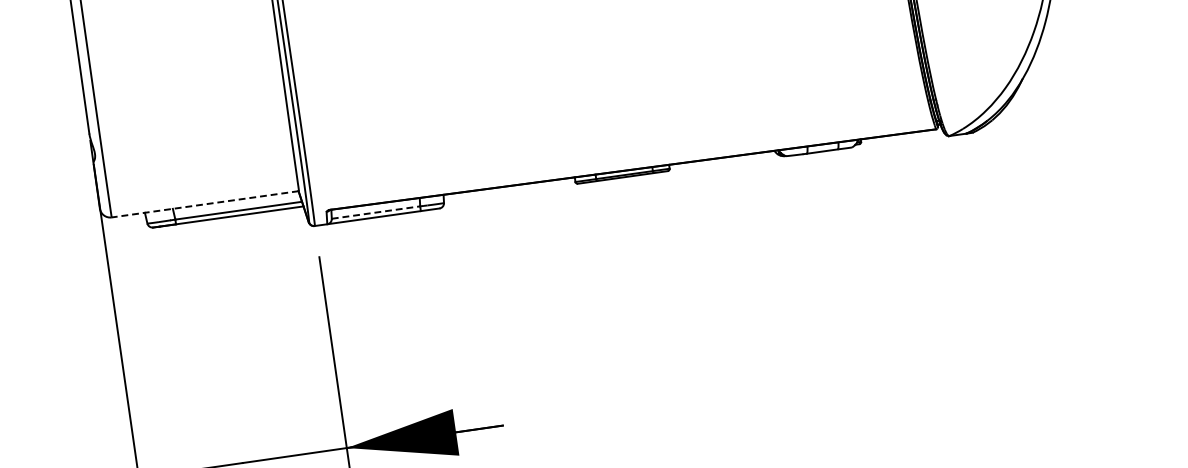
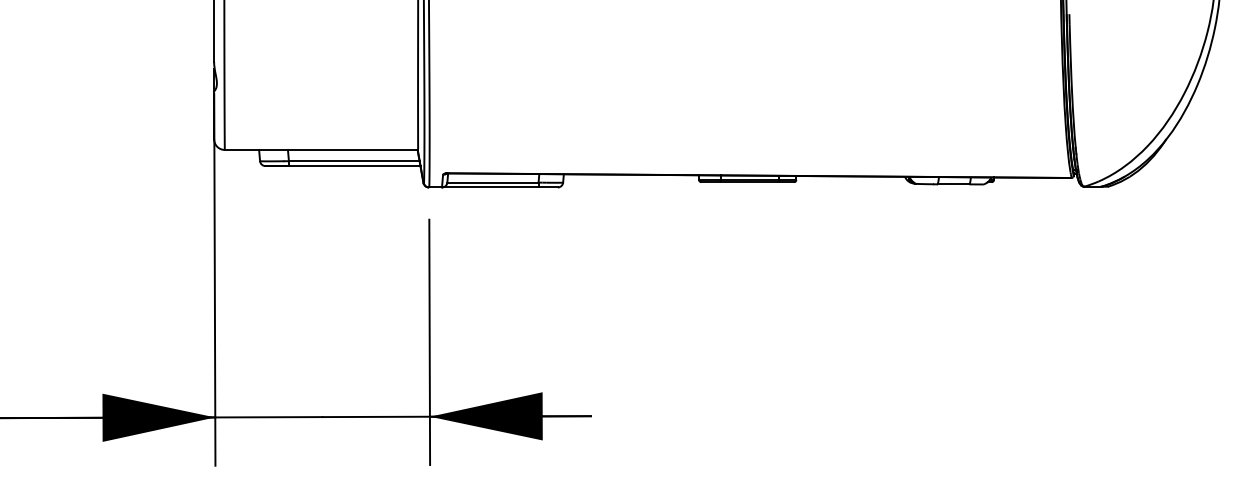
line: (205, 203) -> (321, 149), dashed -> solid
line: (375, 212) -> (492, 182), dashed -> solid

